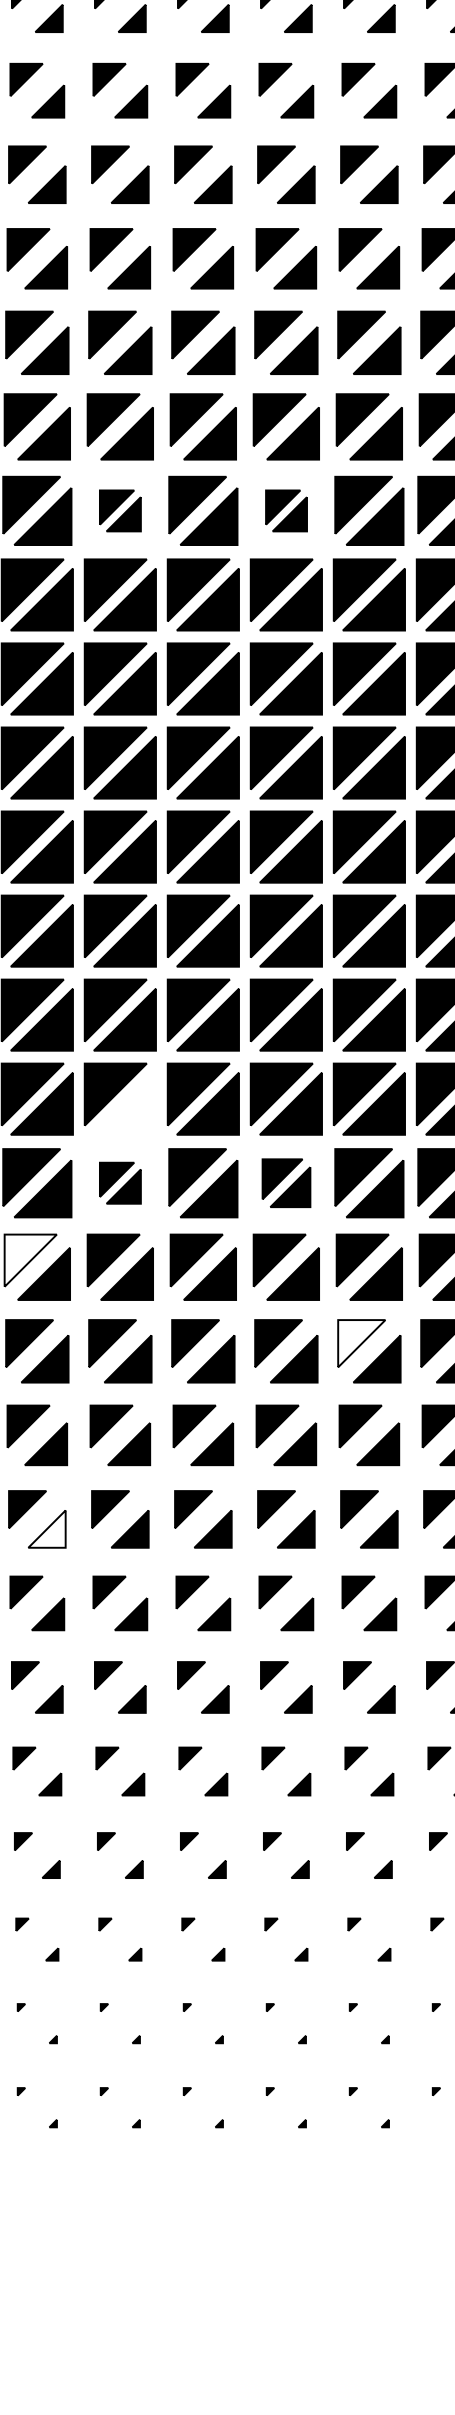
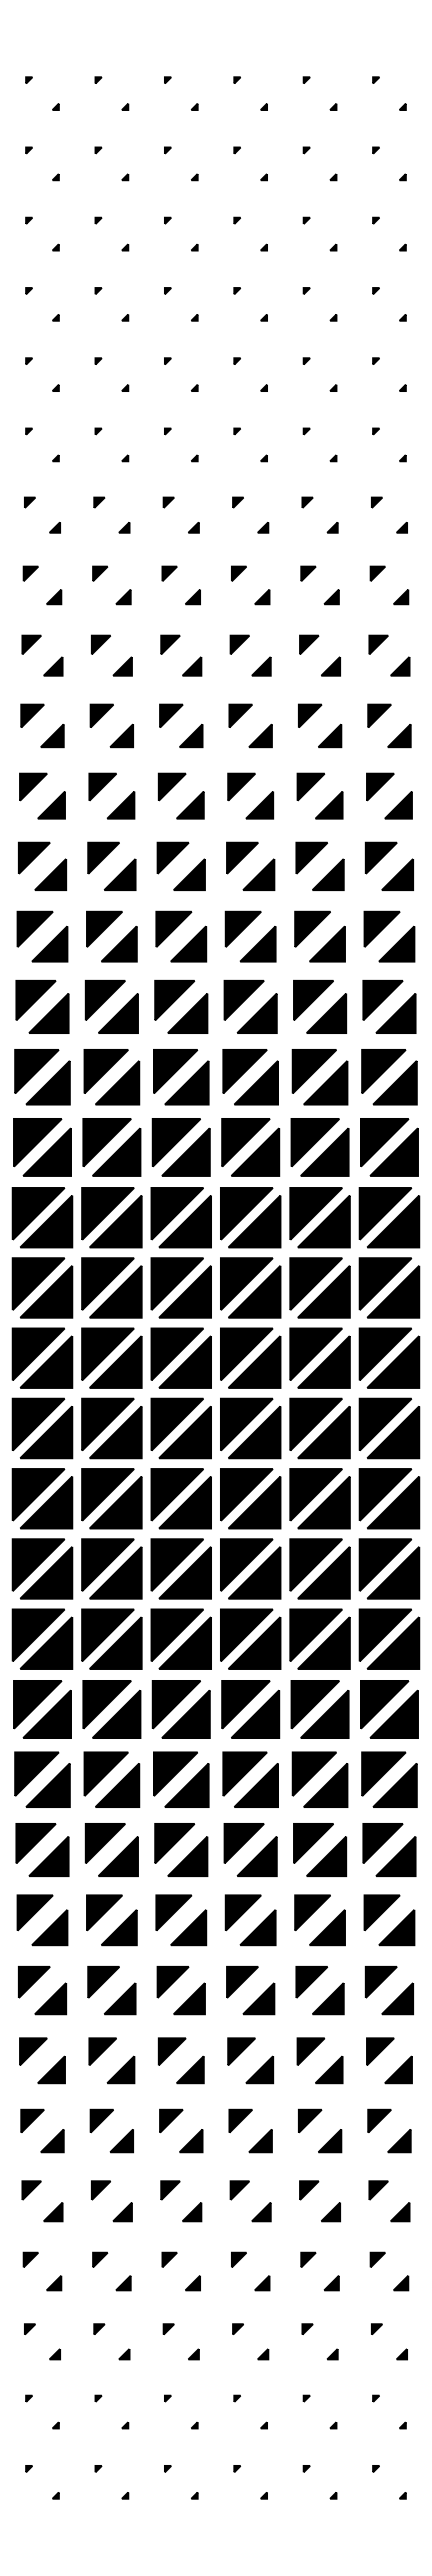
part: (119, 510) -> (111, 1147), size x1.67
part: (286, 510) -> (250, 1147), size x1.67
part: (124, 1103) -> (115, 1642), added
part: (119, 1183) -> (111, 1709), size x1.67
part: (286, 1183) -> (250, 1709), size x1.43
fill: (30, 1260) -> (36, 1774), added
fill: (361, 1343) -> (313, 1843), added
fill: (46, 1528) -> (50, 1998), added

